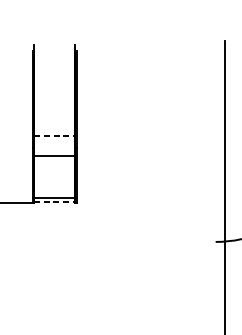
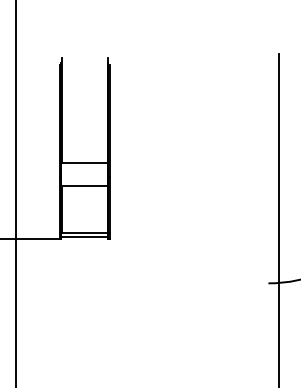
line: (55, 135) -> (85, 162), dashed -> solid
line: (55, 201) -> (85, 237), dashed -> solid

